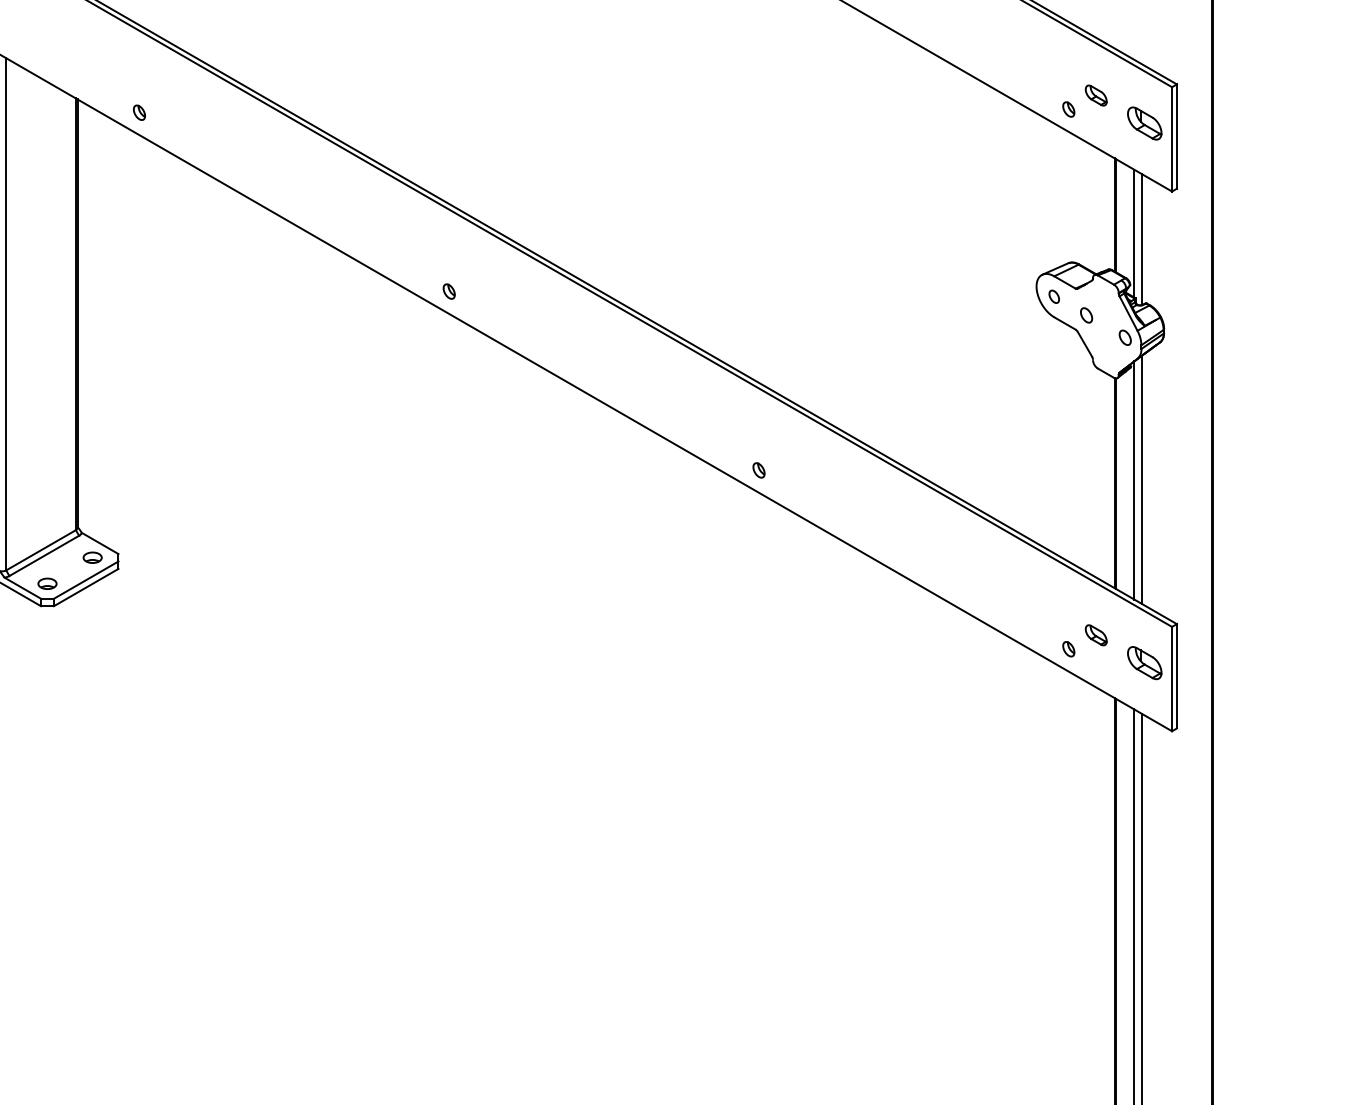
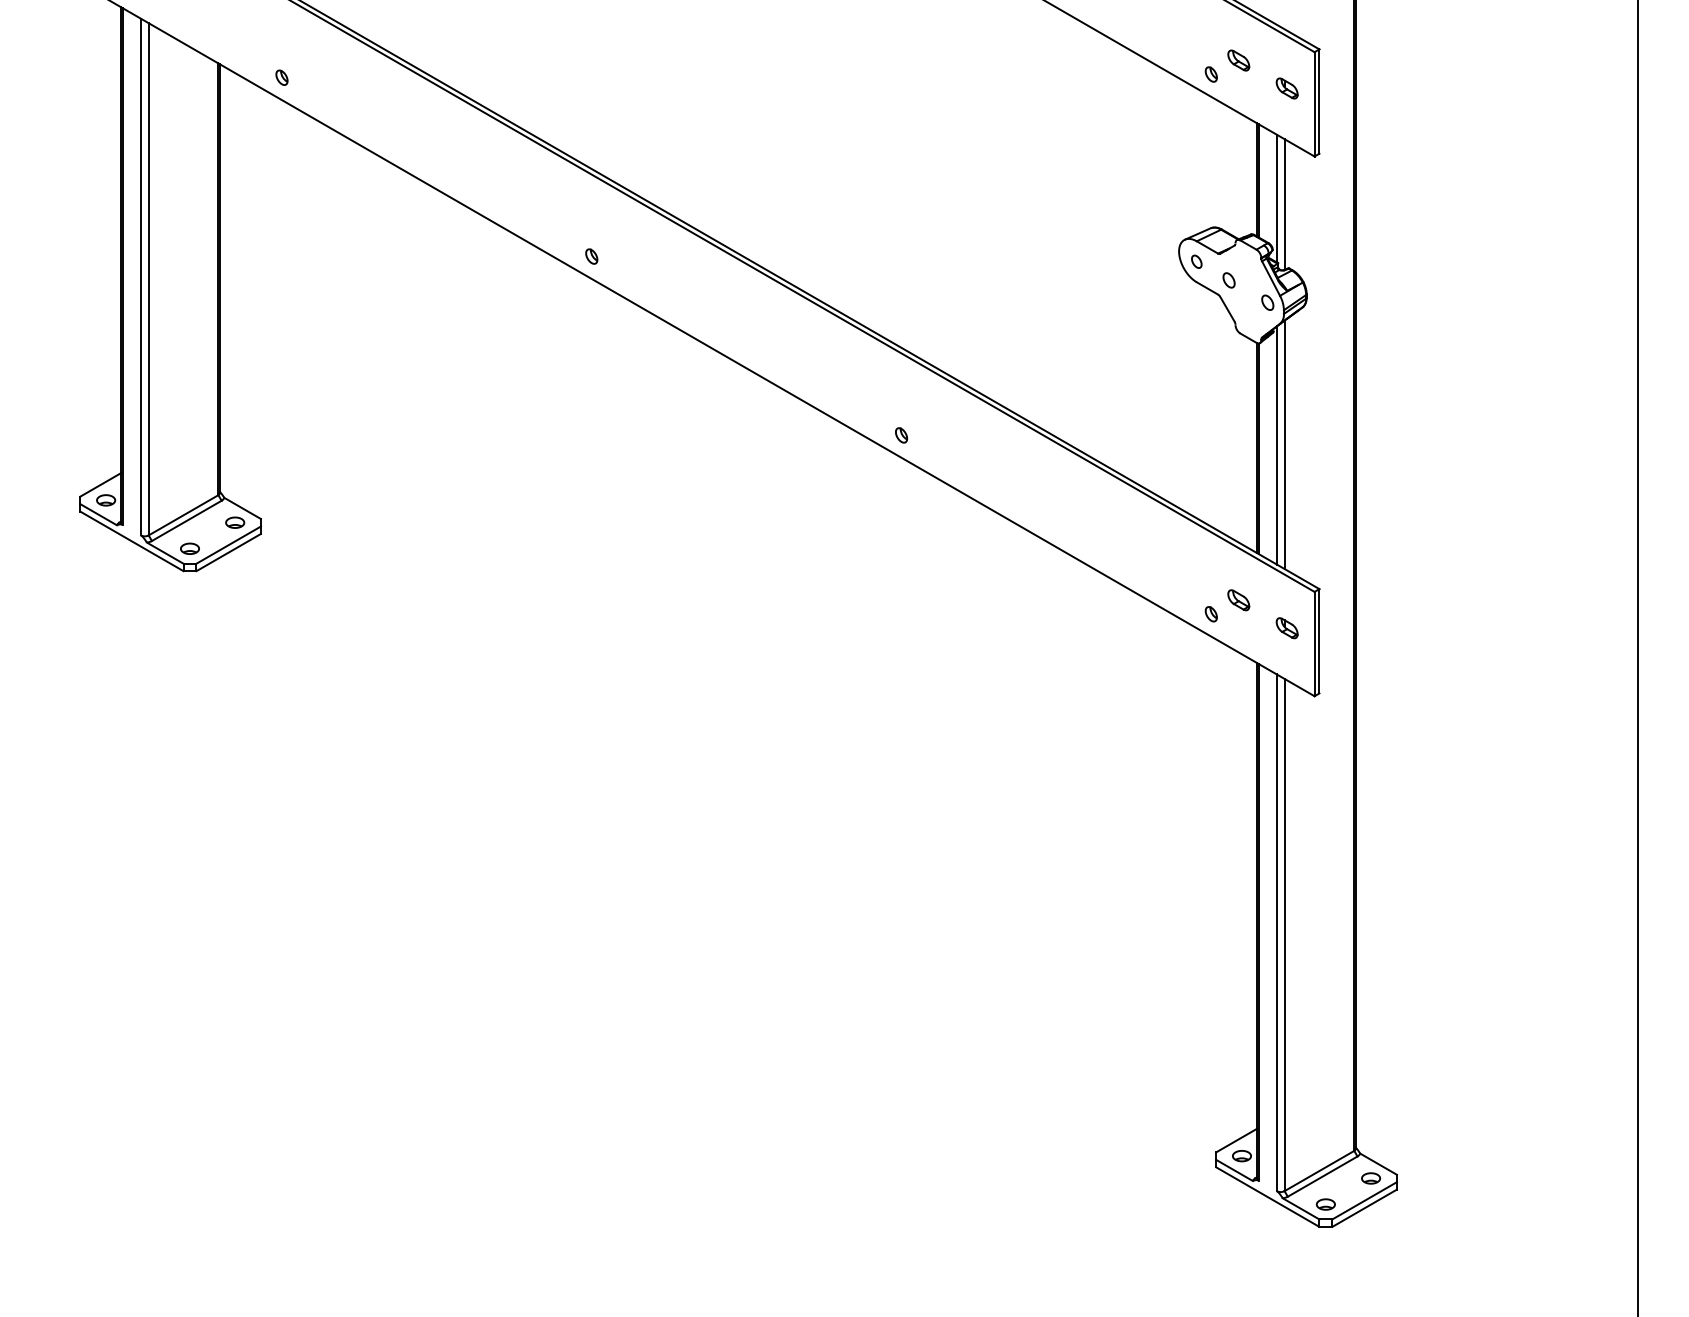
part: (1143, 123) -> (1286, 88), size x0.62
part: (1143, 663) -> (1286, 628), size x0.62

